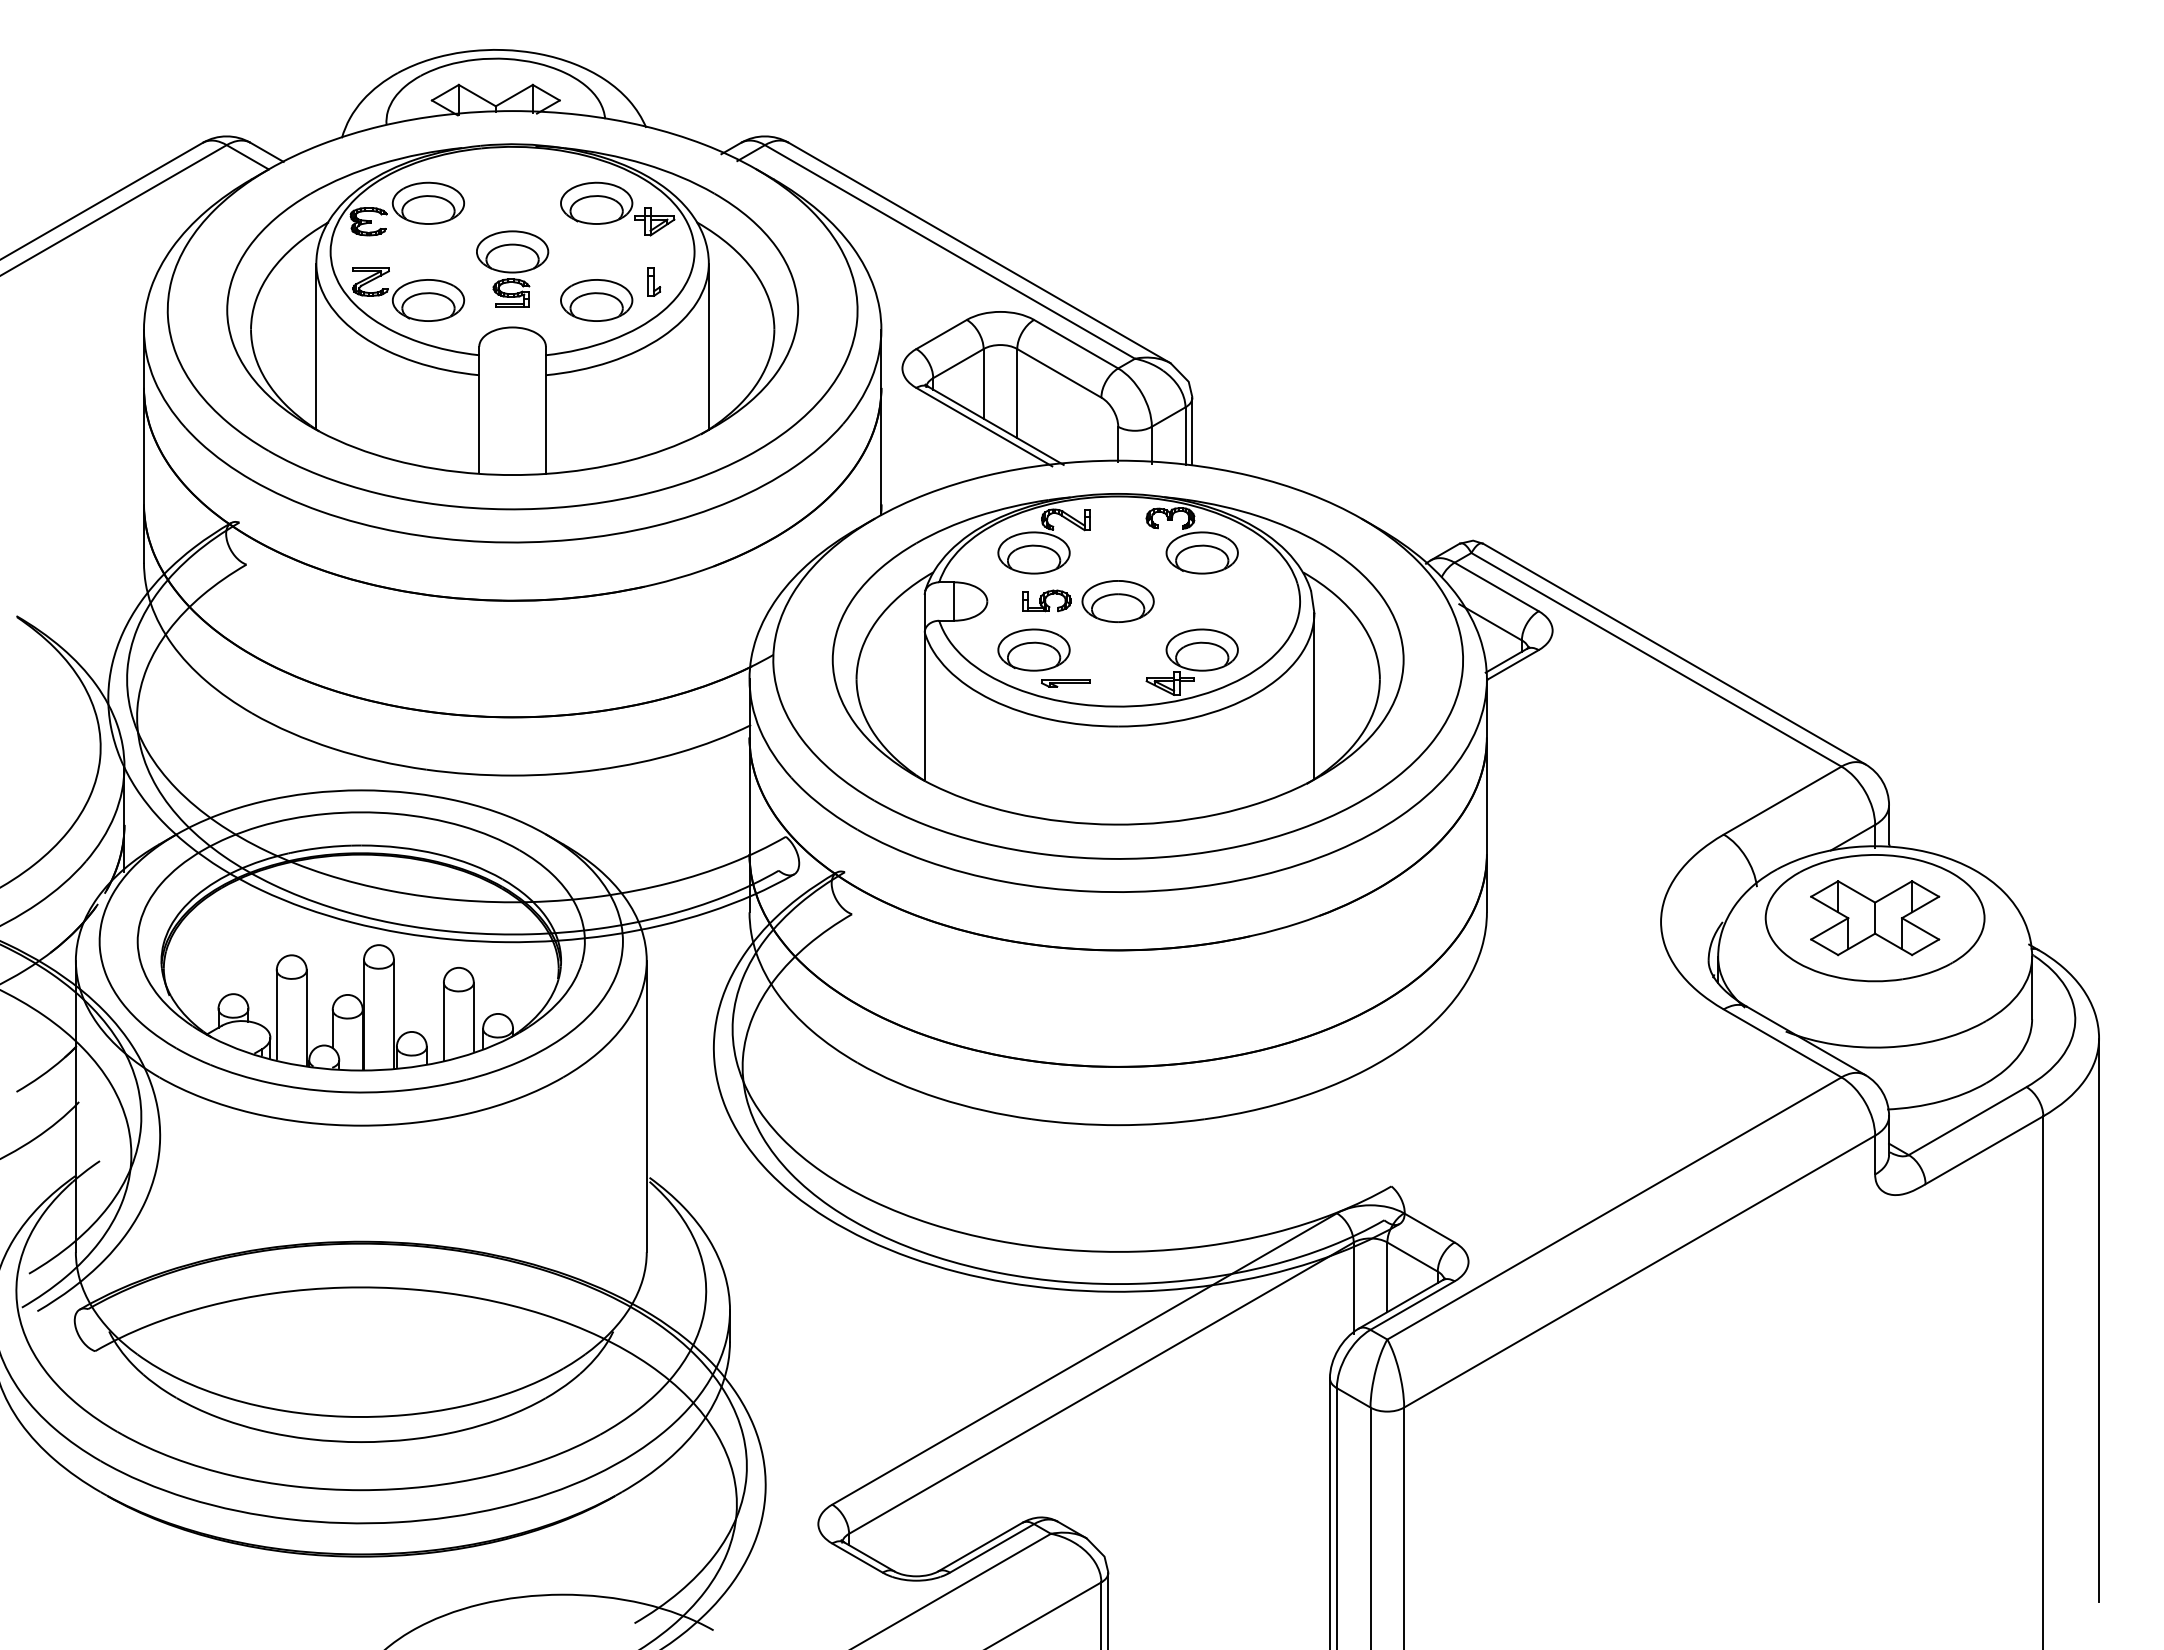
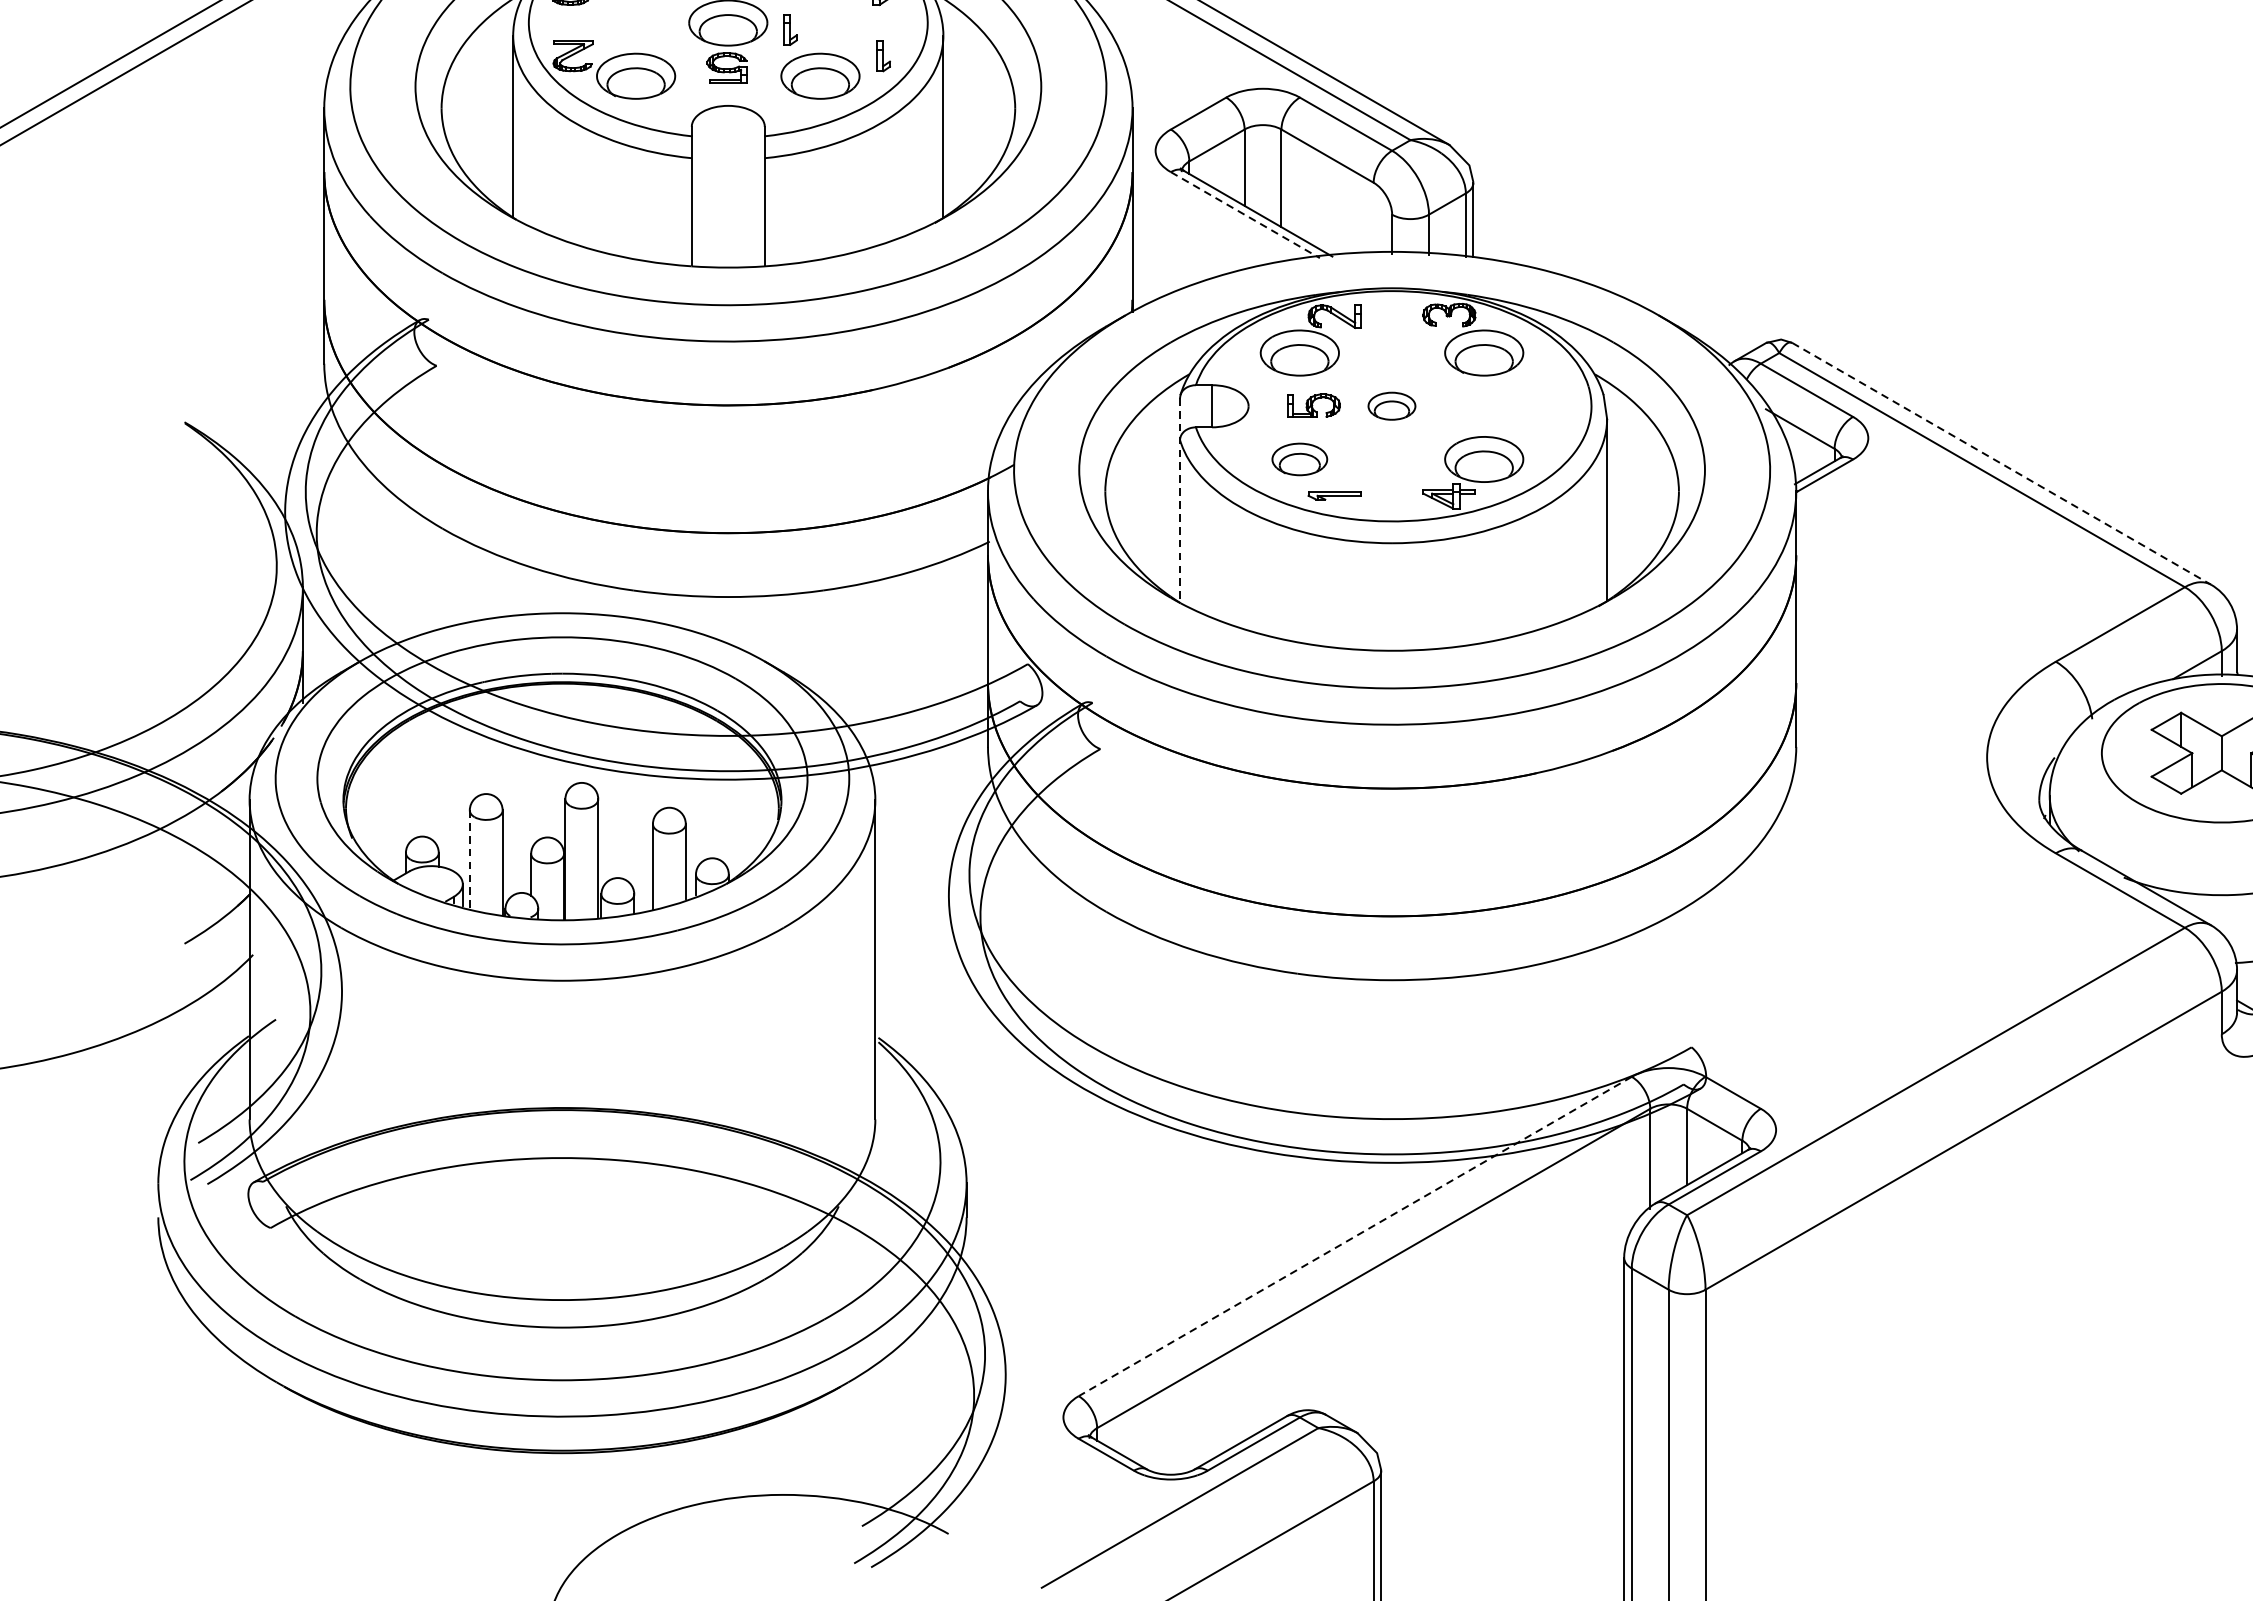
part: (569, 257) -> (790, 29), added
line: (984, 427) -> (1245, 215), solid -> dashed
part: (1117, 601) -> (1391, 406), size x0.6
part: (1033, 649) -> (1299, 458), size x0.7
line: (1674, 654) -> (2001, 464), solid -> dashed
line: (924, 686) -> (1179, 499), solid -> dashed
line: (276, 1014) -> (469, 858), solid -> dashed
line: (1084, 1359) -> (1355, 1237), solid -> dashed

